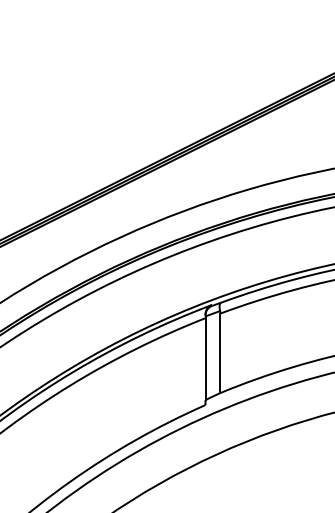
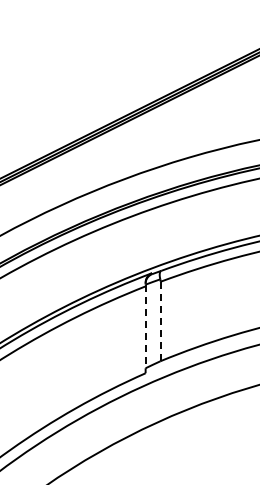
line: (220, 353) -> (160, 321), solid -> dashed
line: (205, 358) -> (145, 326), solid -> dashed

